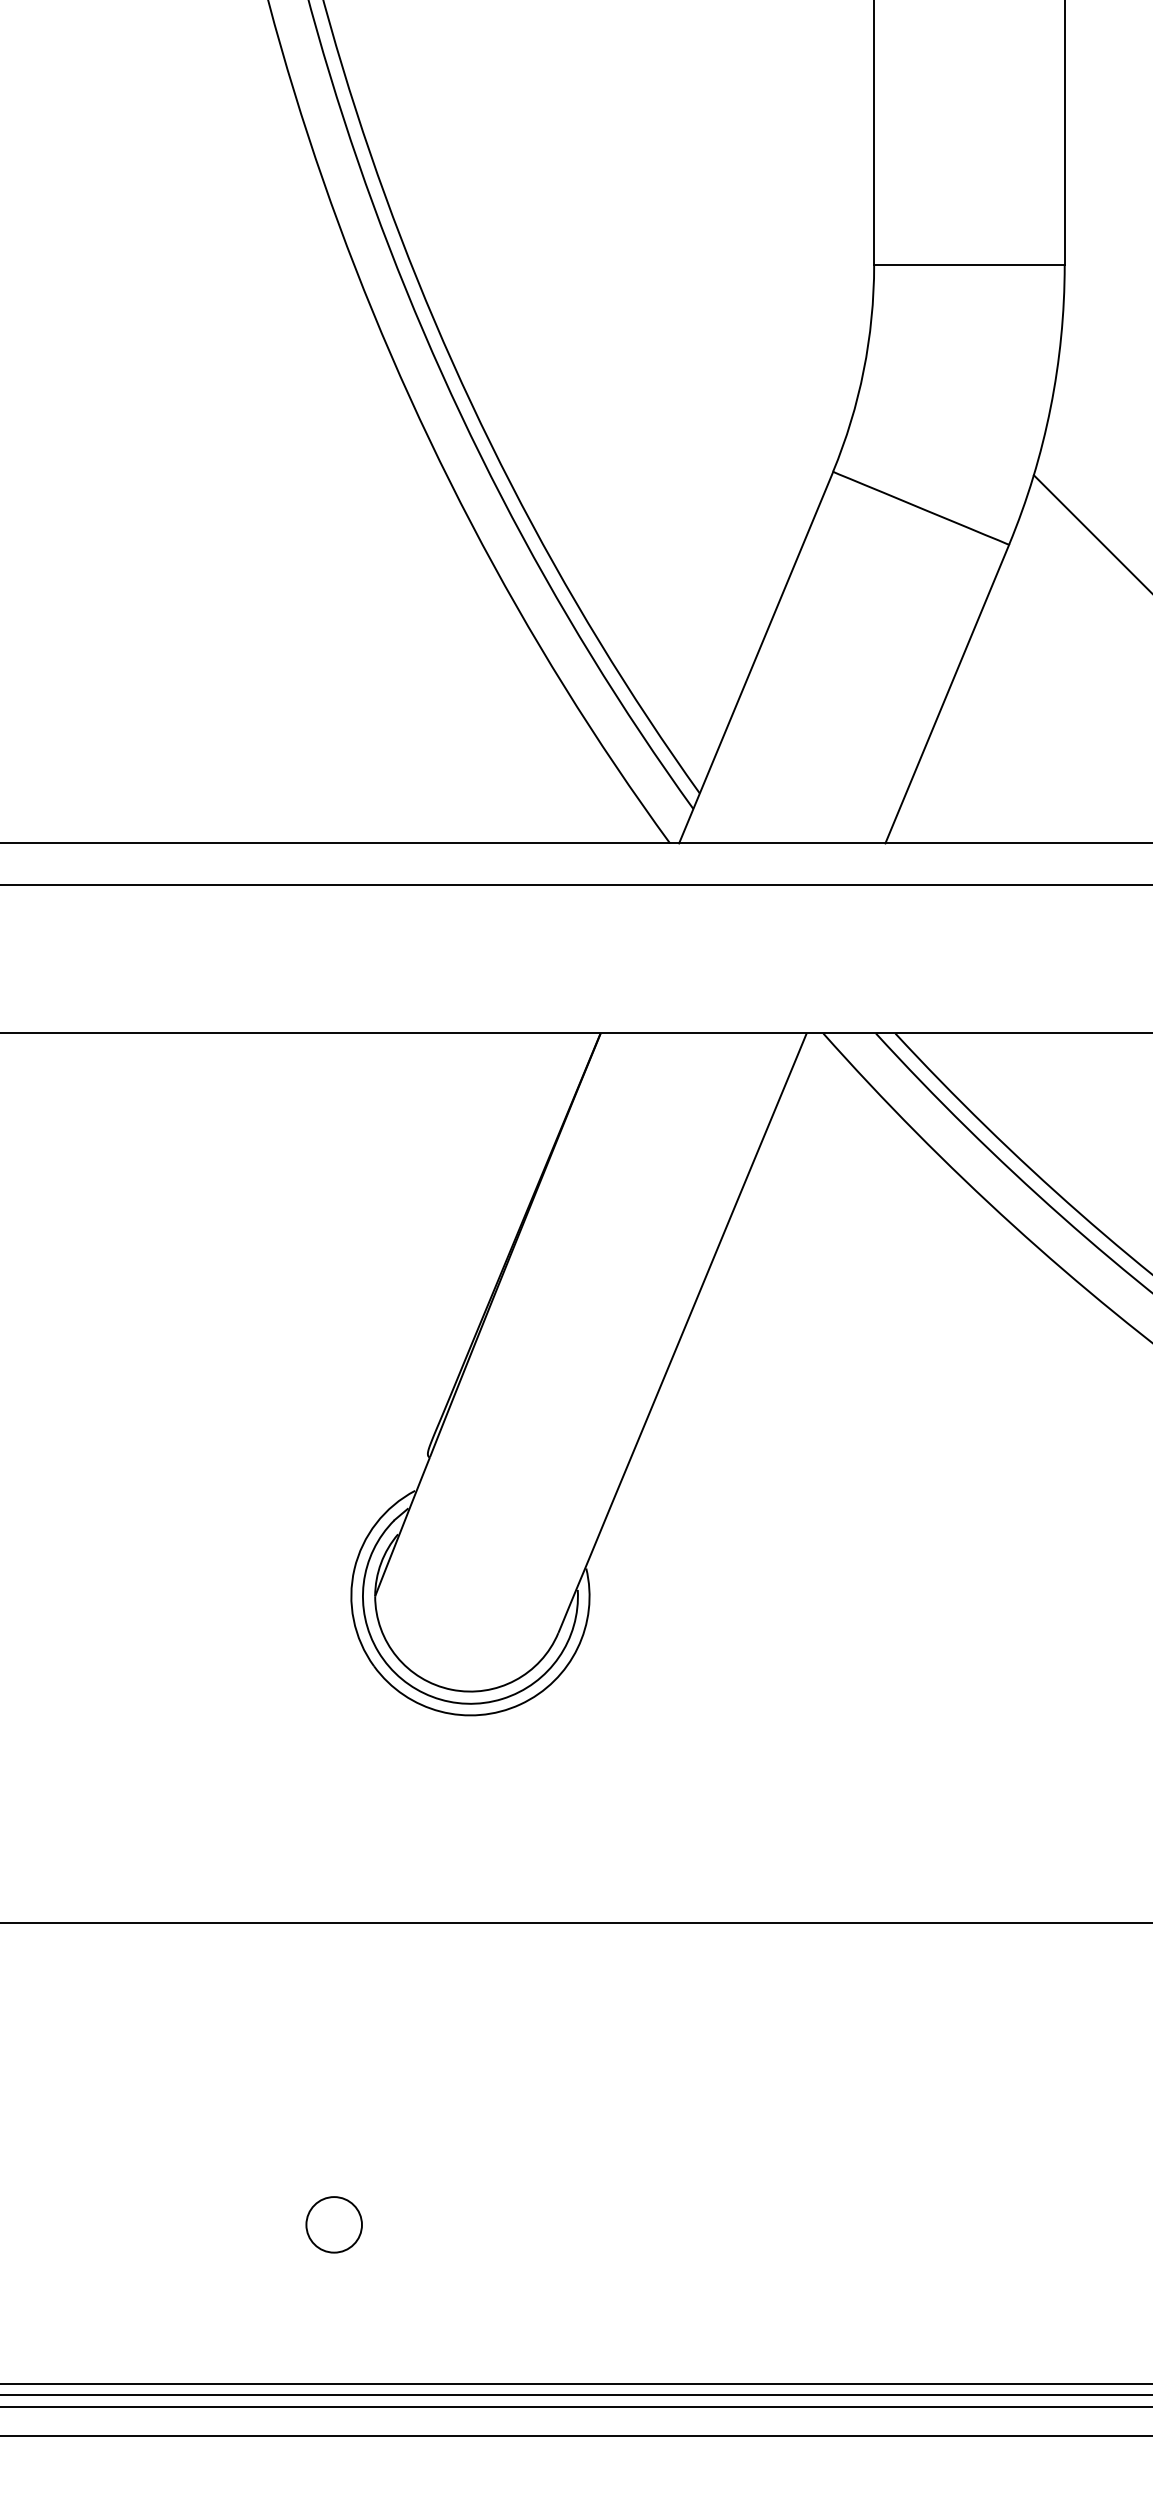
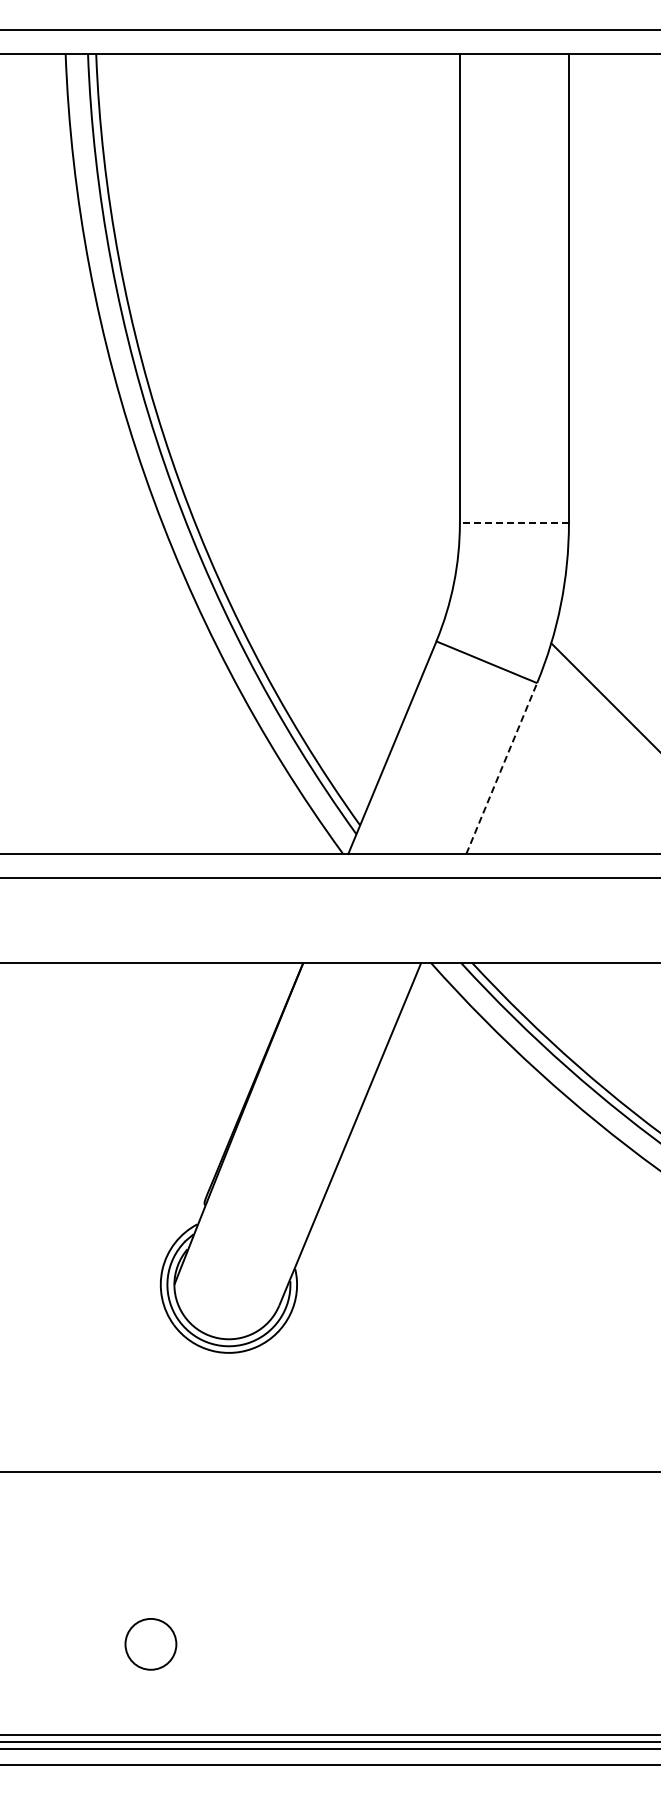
line: (969, 265) -> (514, 523), solid -> dashed
line: (946, 694) -> (501, 768), solid -> dashed
circle: (333, 2225) -> (150, 1644), size x1.6

